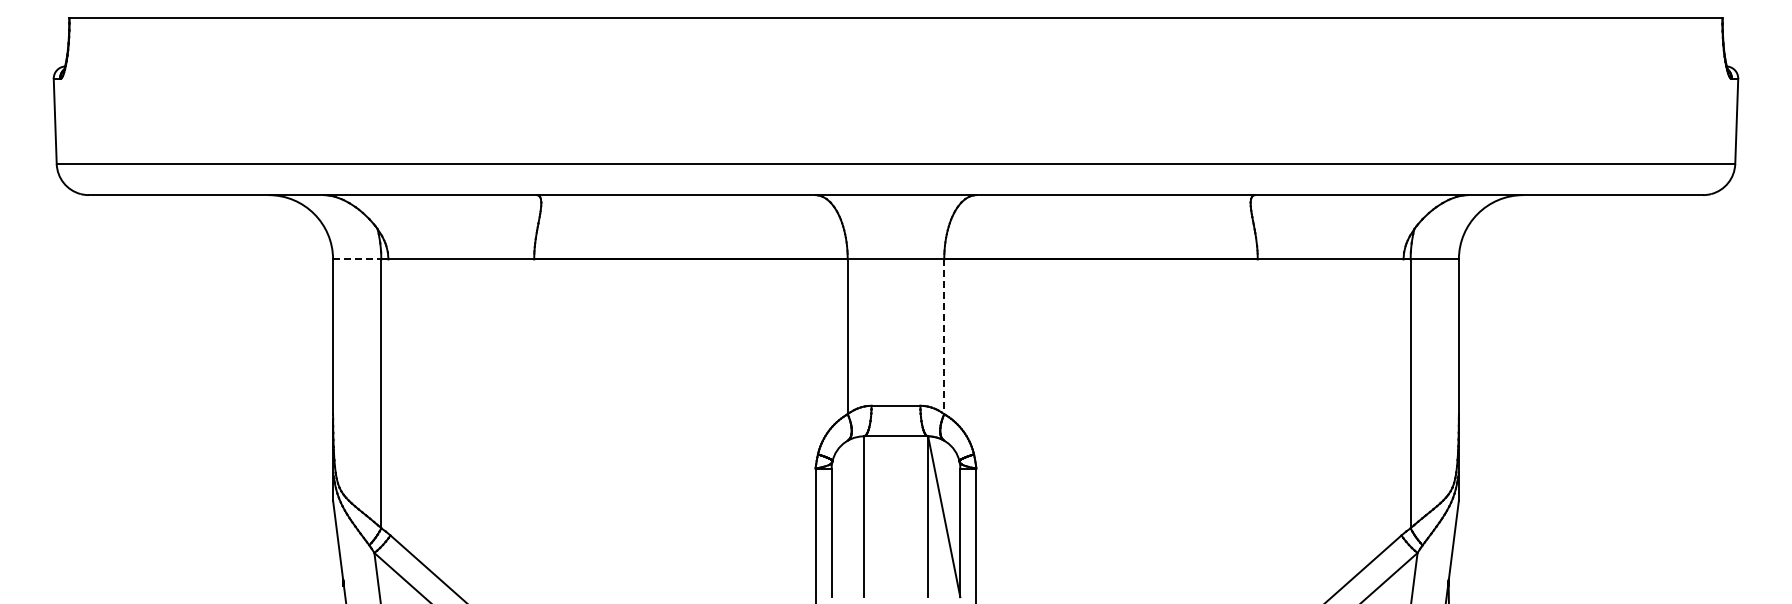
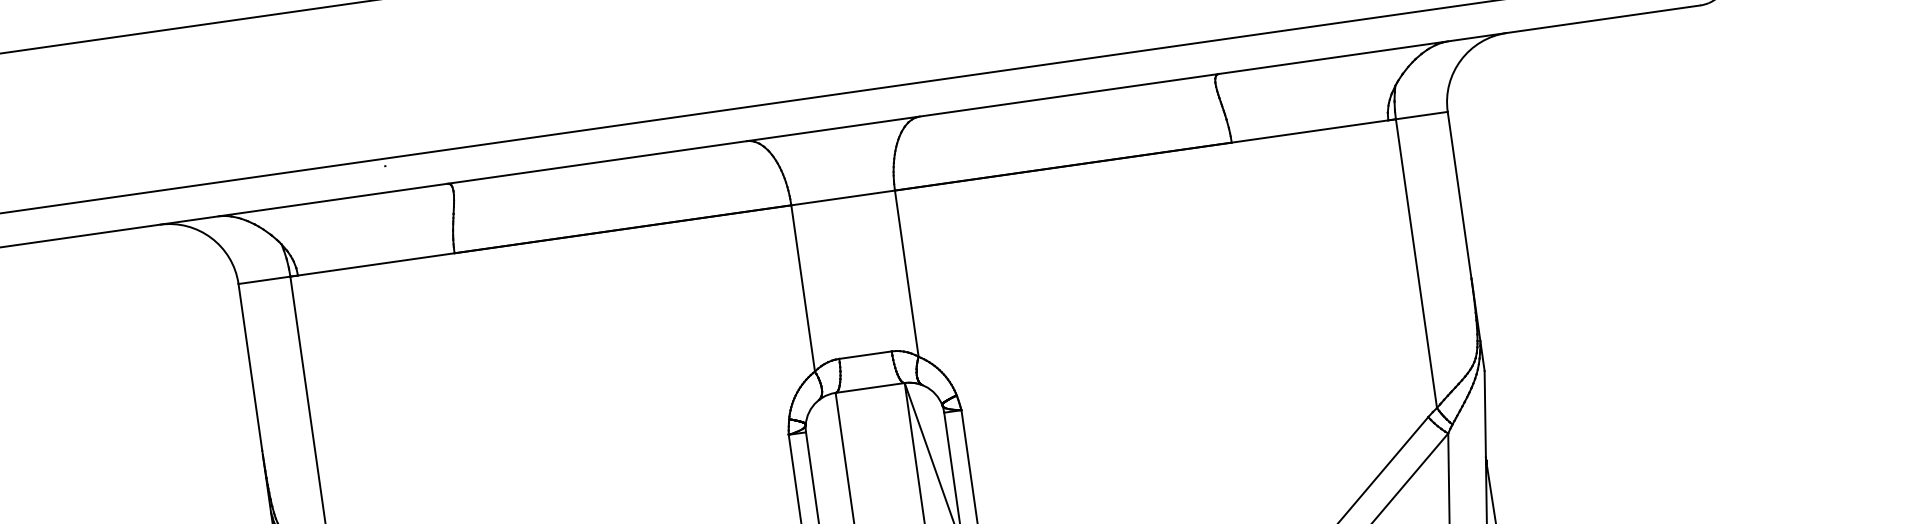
line: (357, 259) -> (264, 280), dashed -> solid
line: (944, 337) -> (907, 274), dashed -> solid

